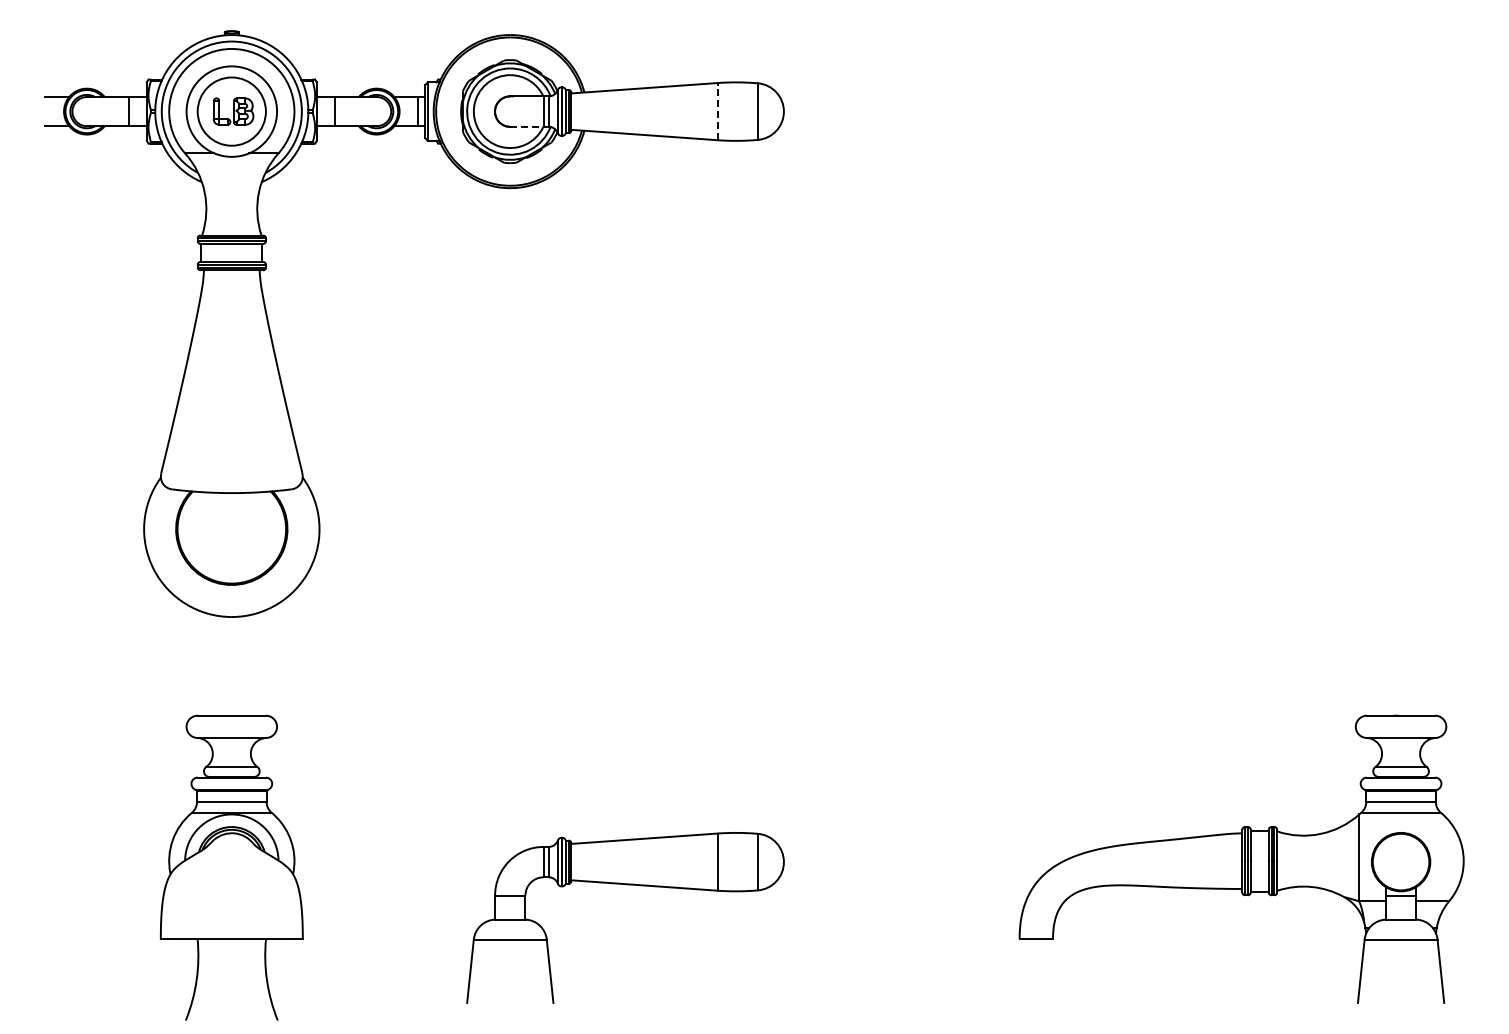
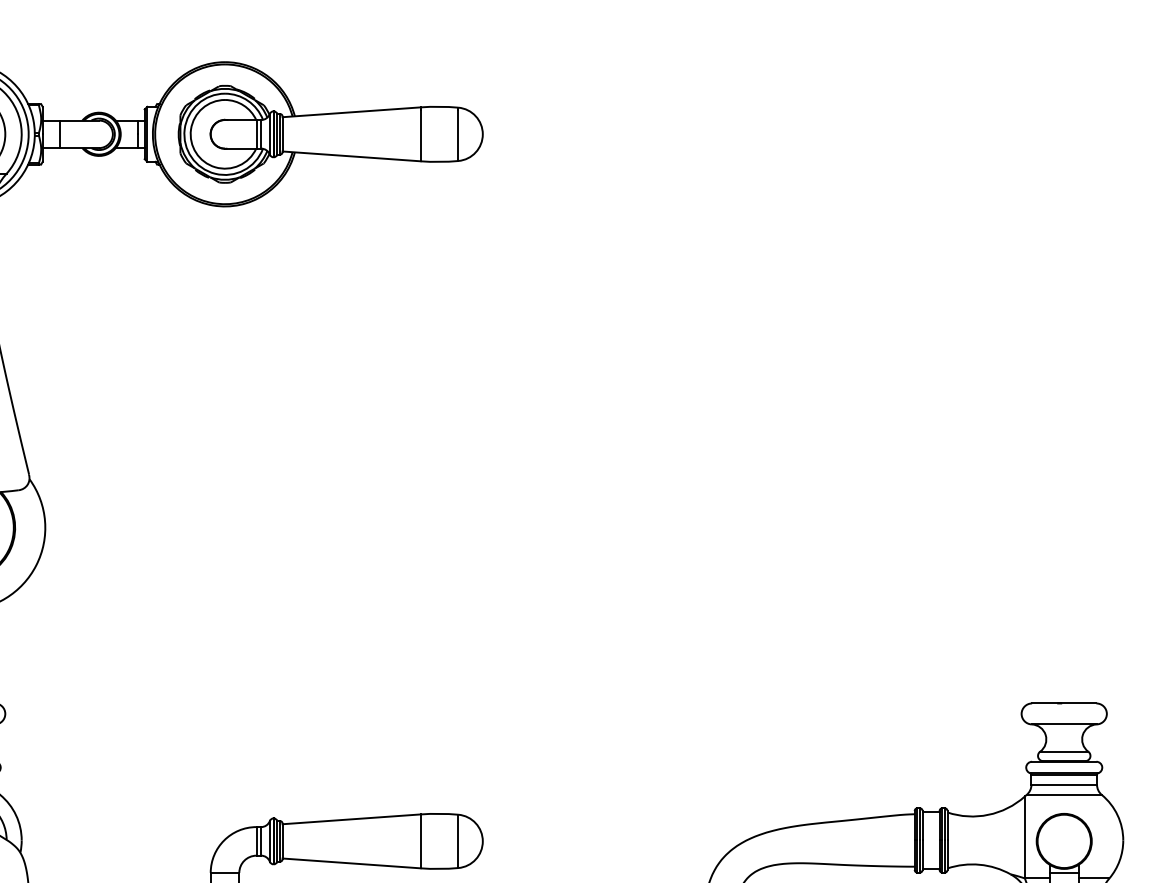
line: (717, 112) -> (420, 135), dashed -> solid
line: (526, 126) -> (240, 148), dashed -> solid

